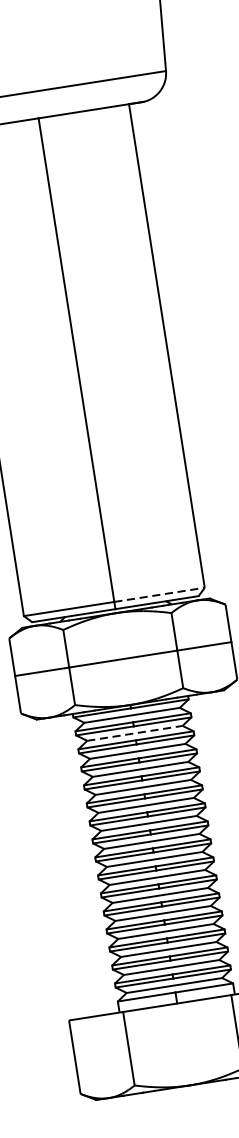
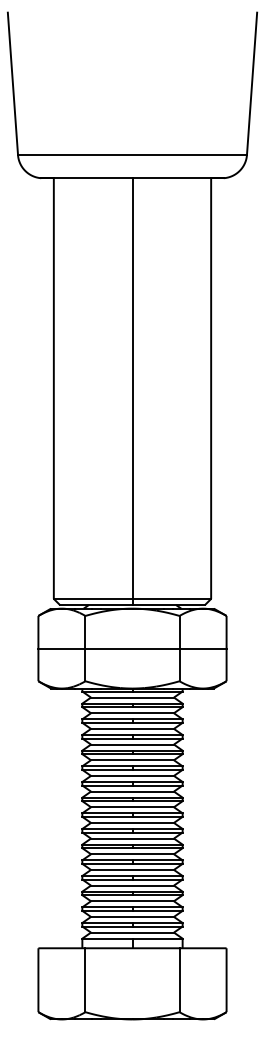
line: (160, 594) -> (172, 598), dashed -> solid
line: (136, 733) -> (133, 713), dashed -> solid

